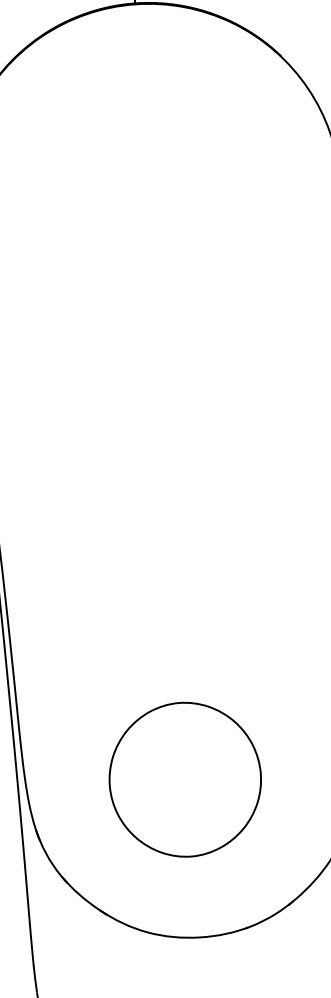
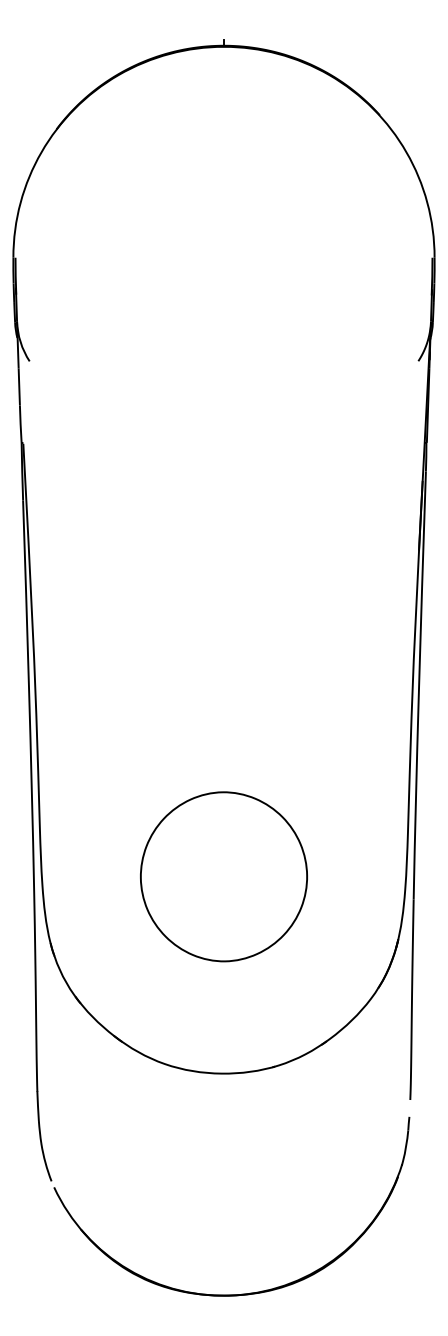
part: (184, 779) -> (223, 876), moved

